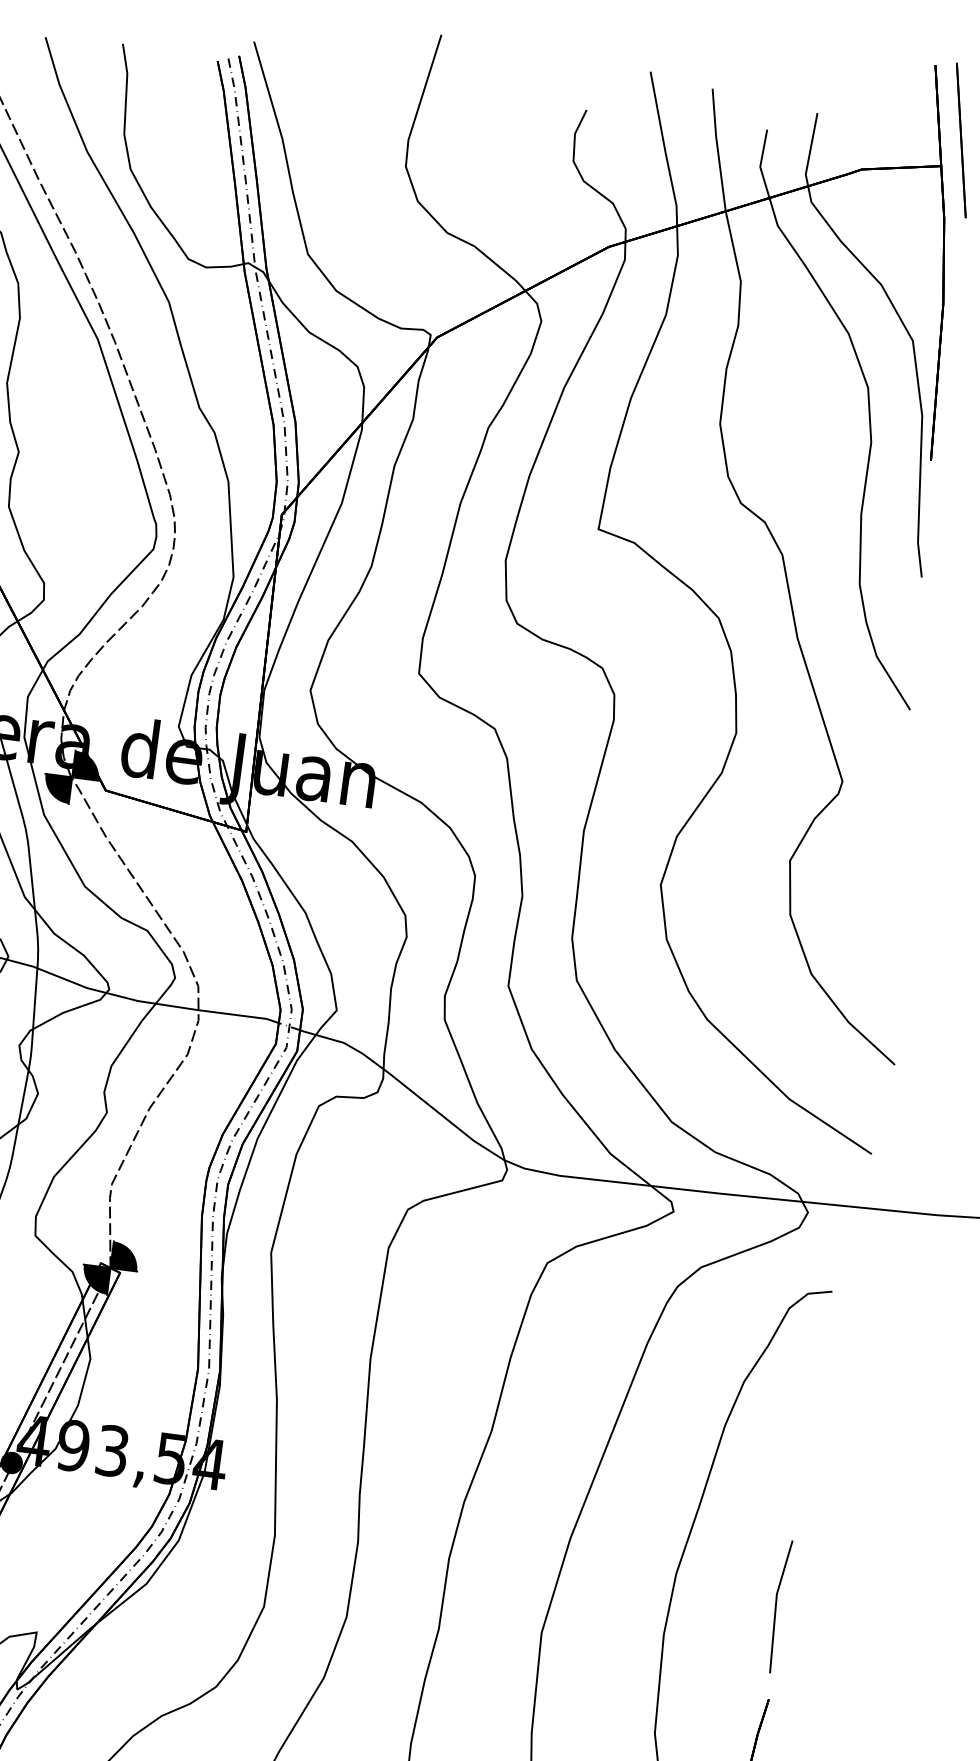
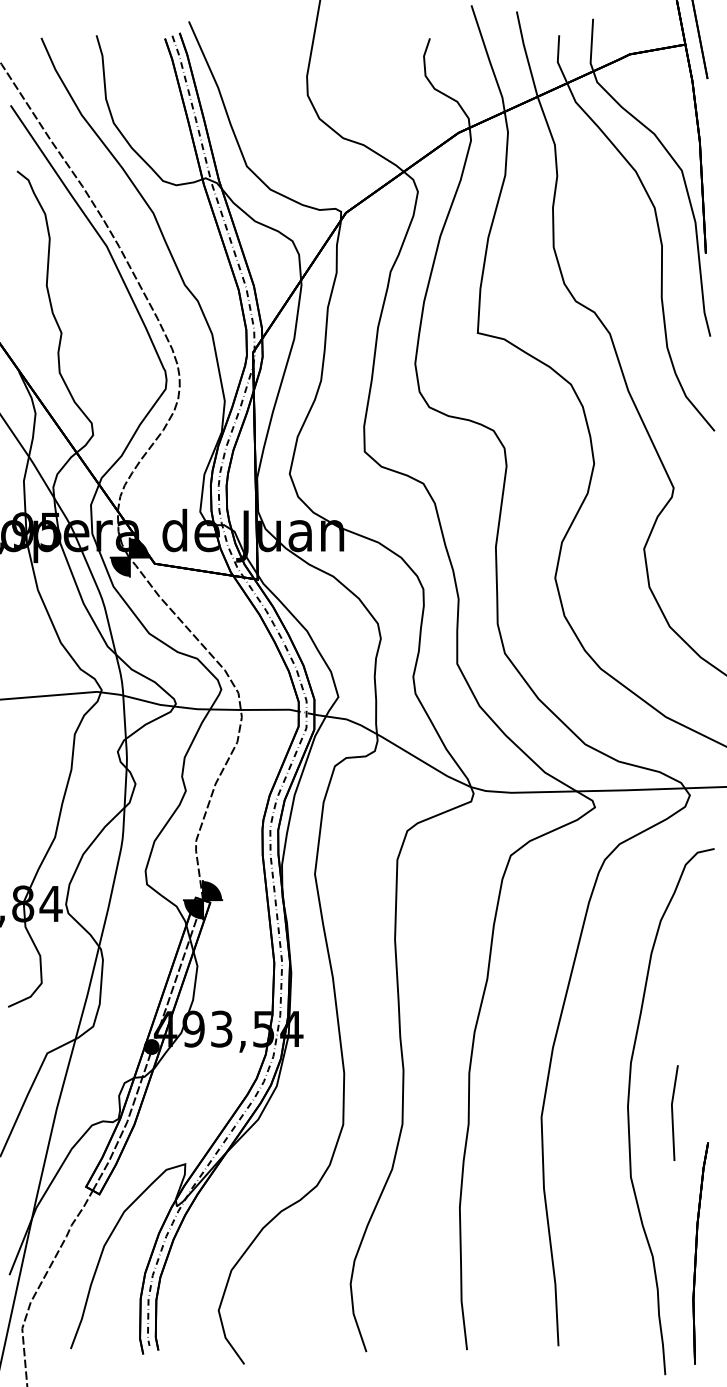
line: (777, 1605) -> (673, 1112), moved

